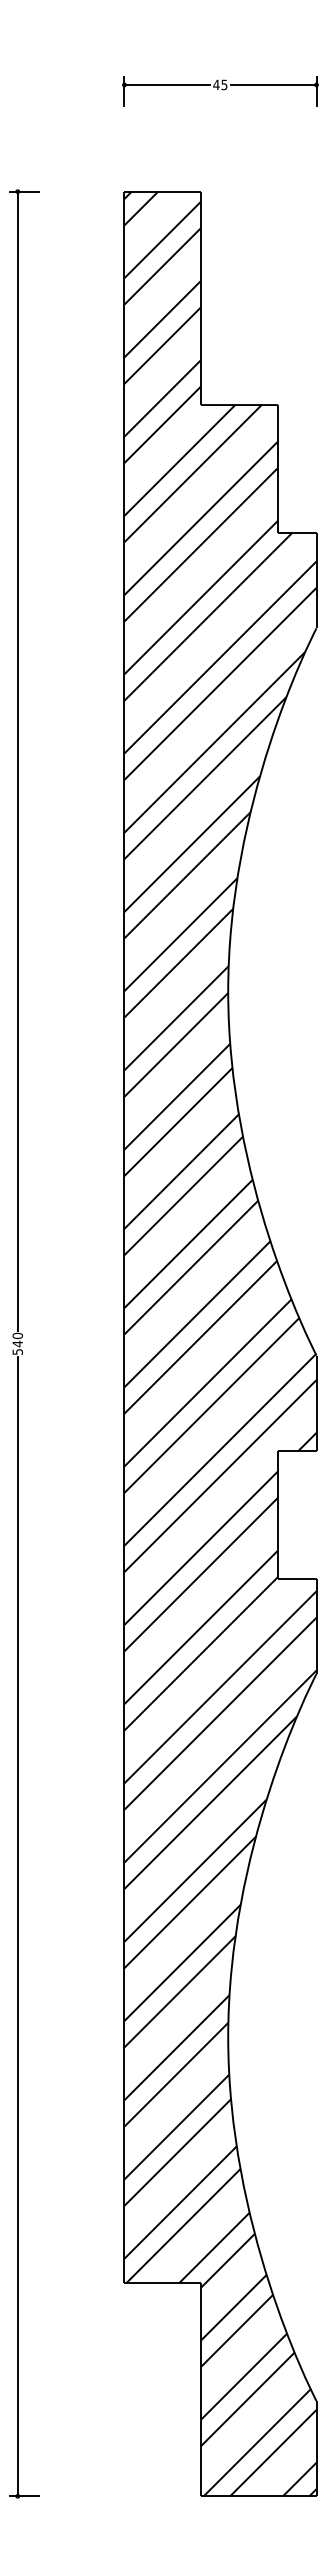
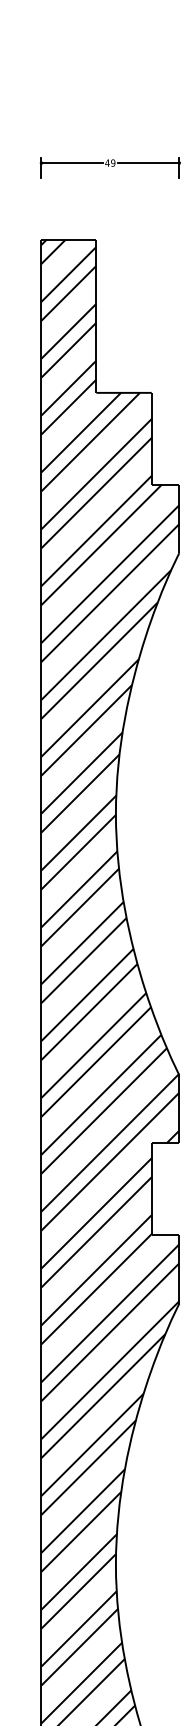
text: (224, 84) -> (113, 162), 45 -> 49

